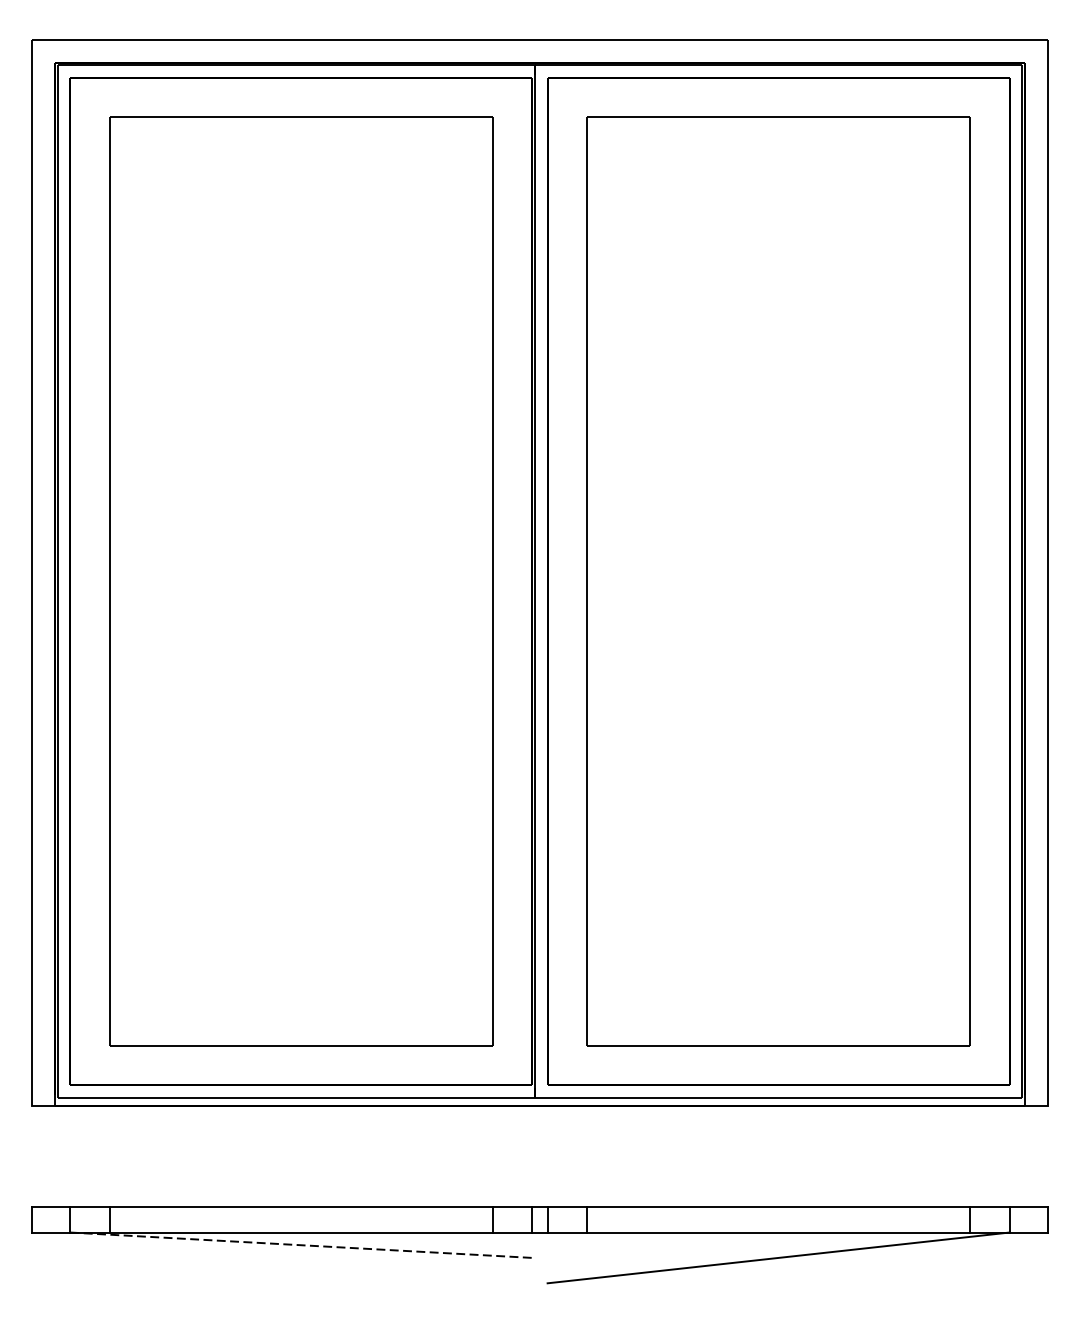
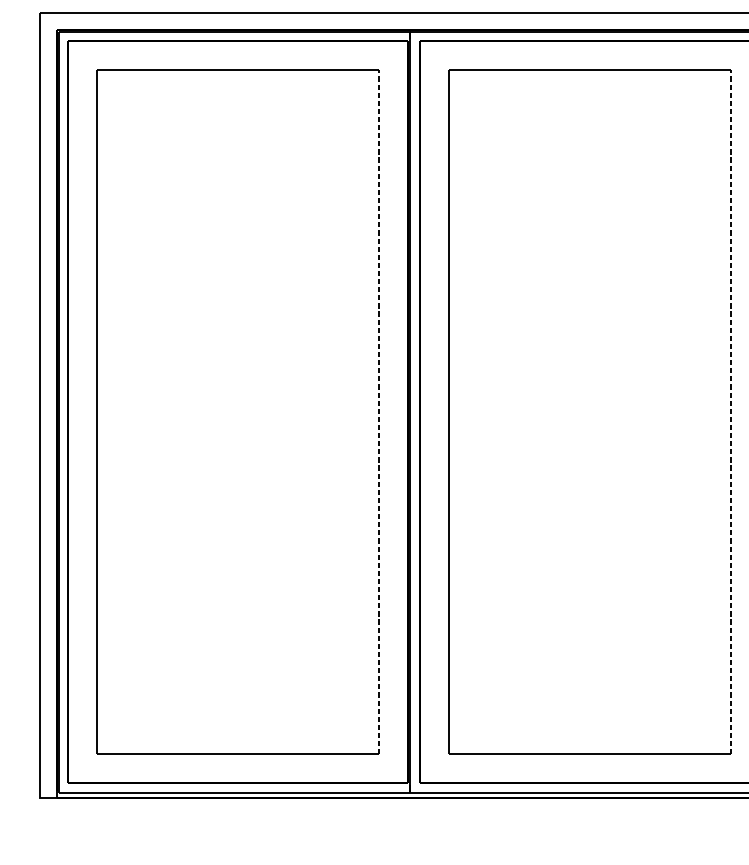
line: (492, 581) -> (379, 412), solid -> dashed
line: (969, 581) -> (730, 412), solid -> dashed

